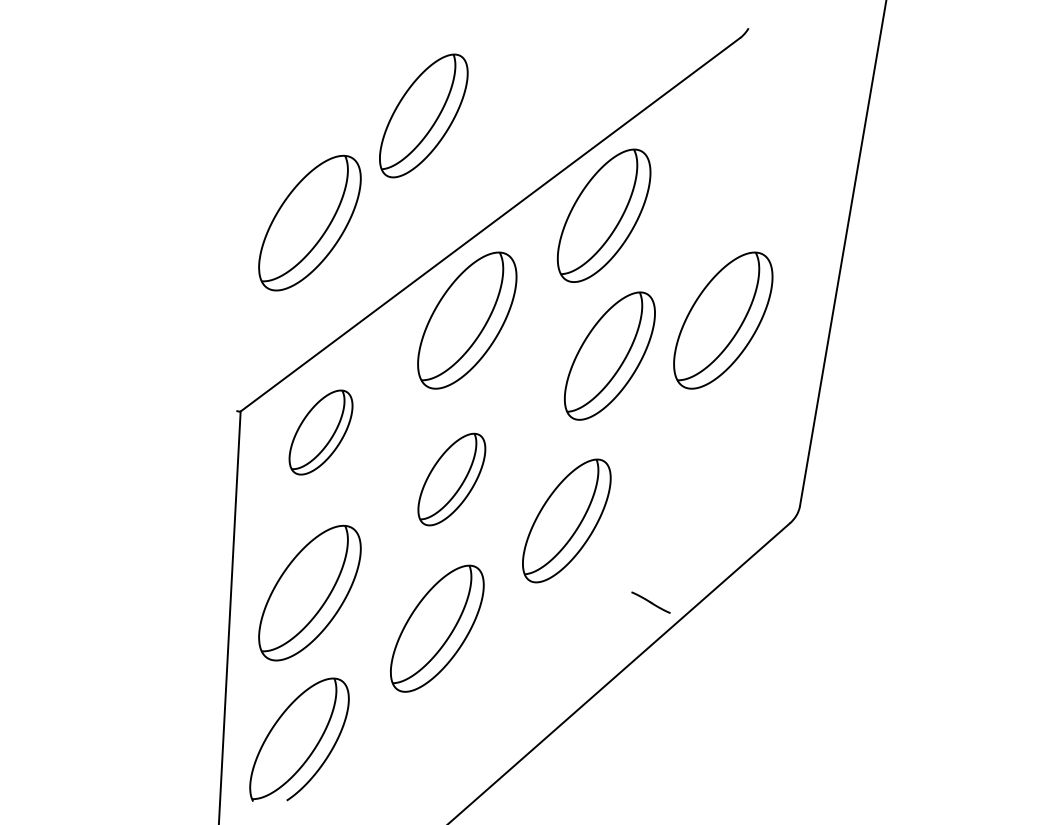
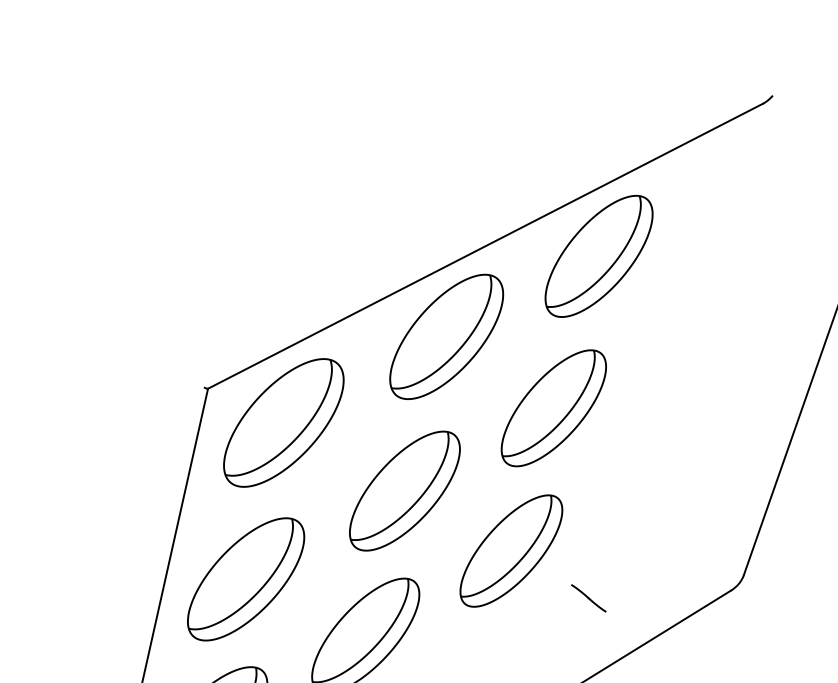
part: (423, 115) -> (437, 127), removed
part: (309, 222) -> (307, 213), removed
part: (723, 320) -> (699, 379), removed
part: (609, 355) -> (553, 407), moved
part: (320, 432) -> (283, 422), size x1.67
part: (451, 479) -> (404, 490), size x1.43
line: (650, 602) -> (588, 598), moved

